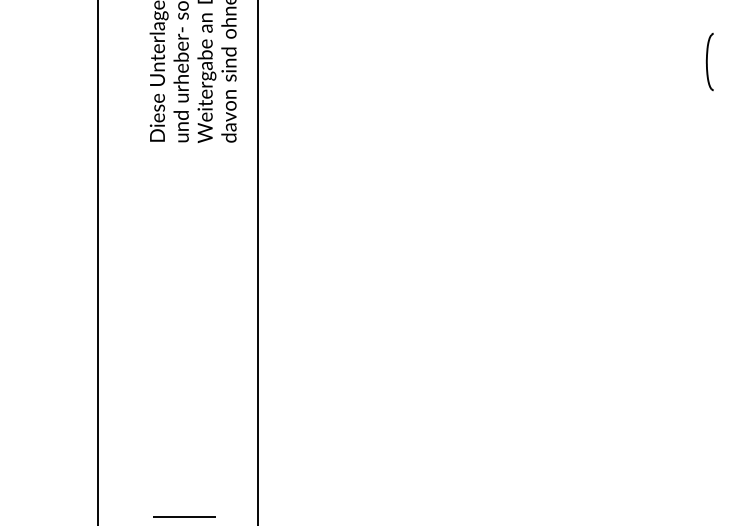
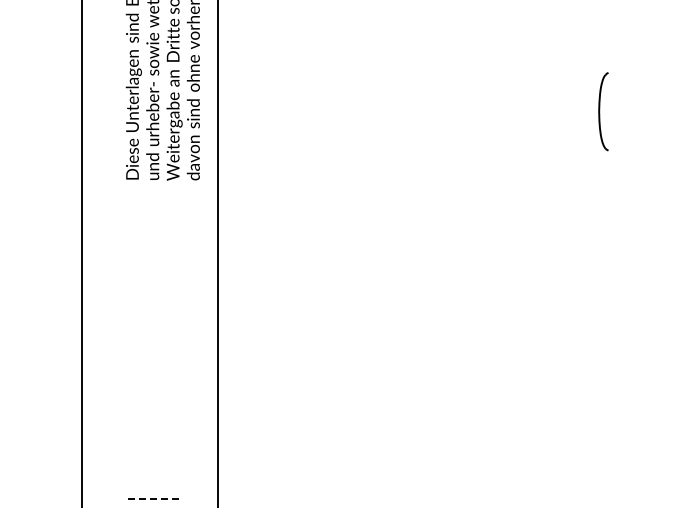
part: (709, 61) -> (602, 111), size x1.6
line: (185, 517) -> (156, 499), solid -> dashed

